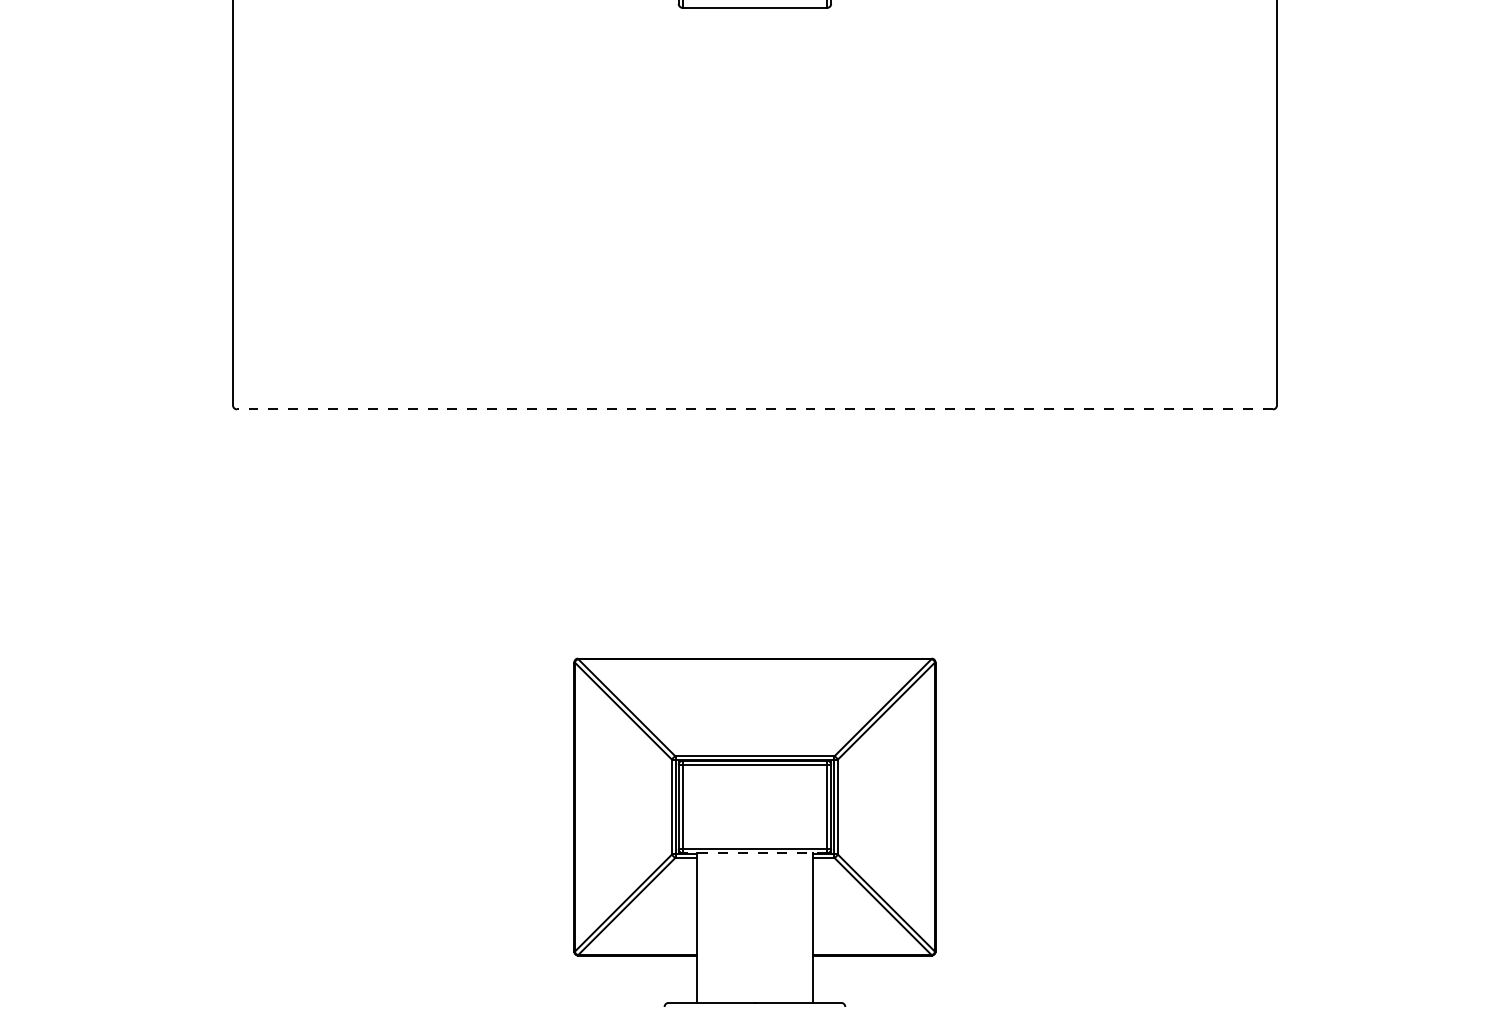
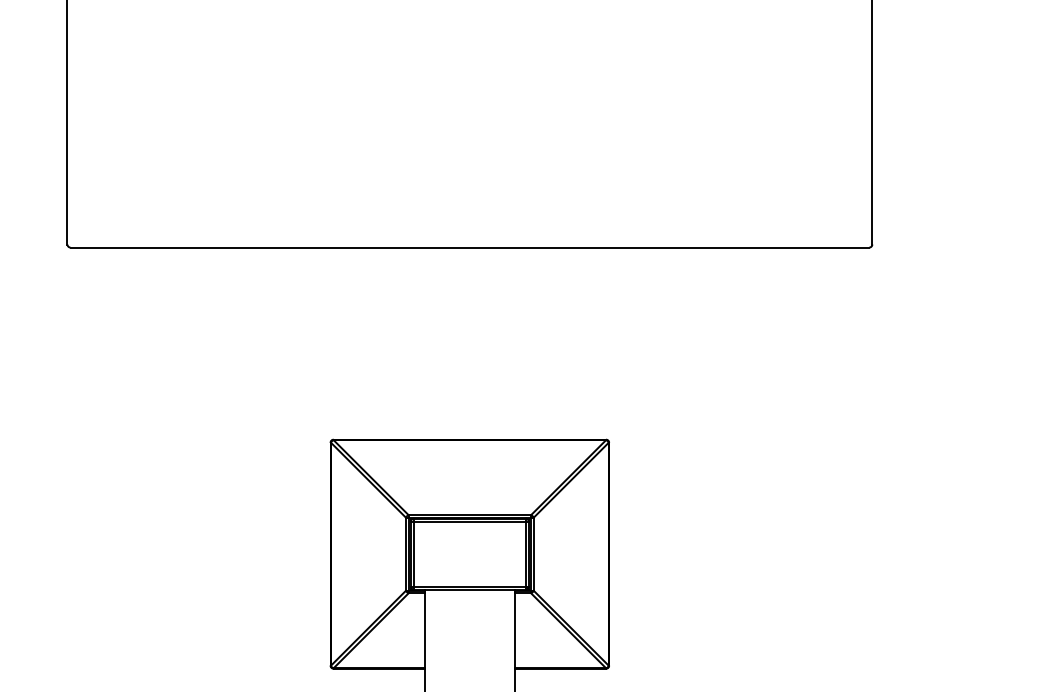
line: (755, 409) -> (470, 247), dashed -> solid
line: (754, 853) -> (469, 589), dashed -> solid

